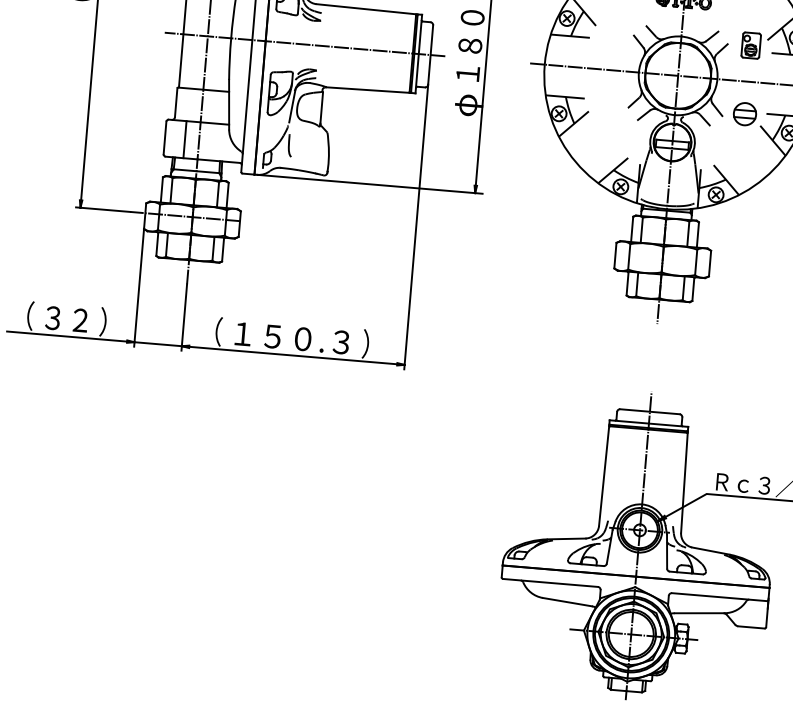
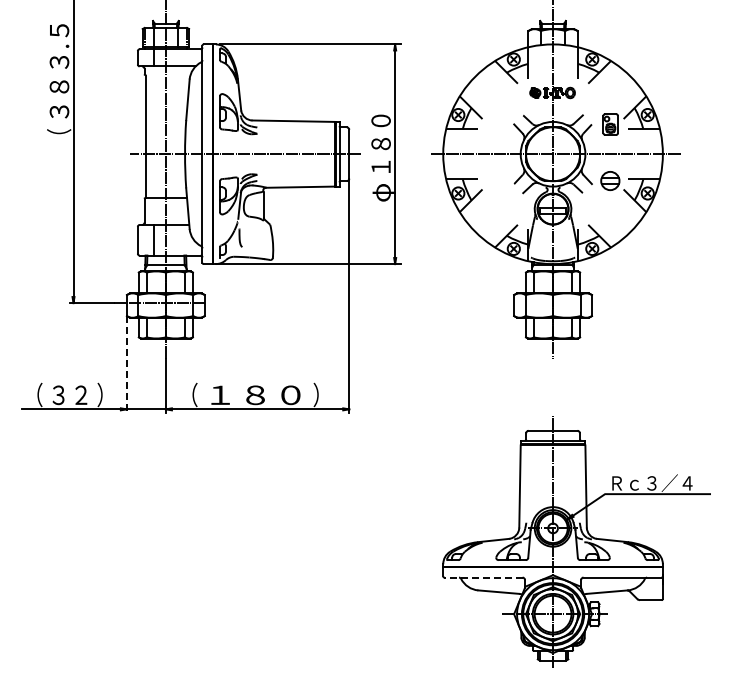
line: (138, 288) -> (126, 365), solid -> dashed
text: (292, 338) -> (255, 395), １５０.３ -> １８０
line: (550, 582) -> (483, 577), solid -> dashed

